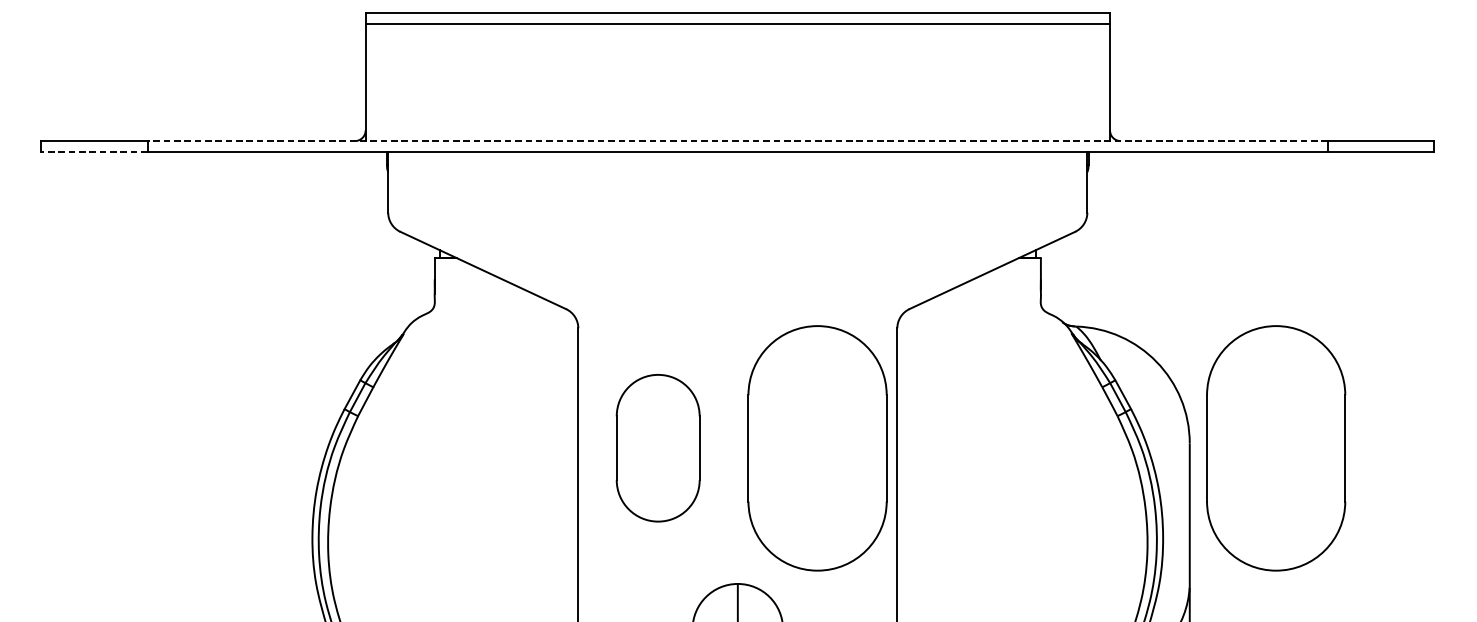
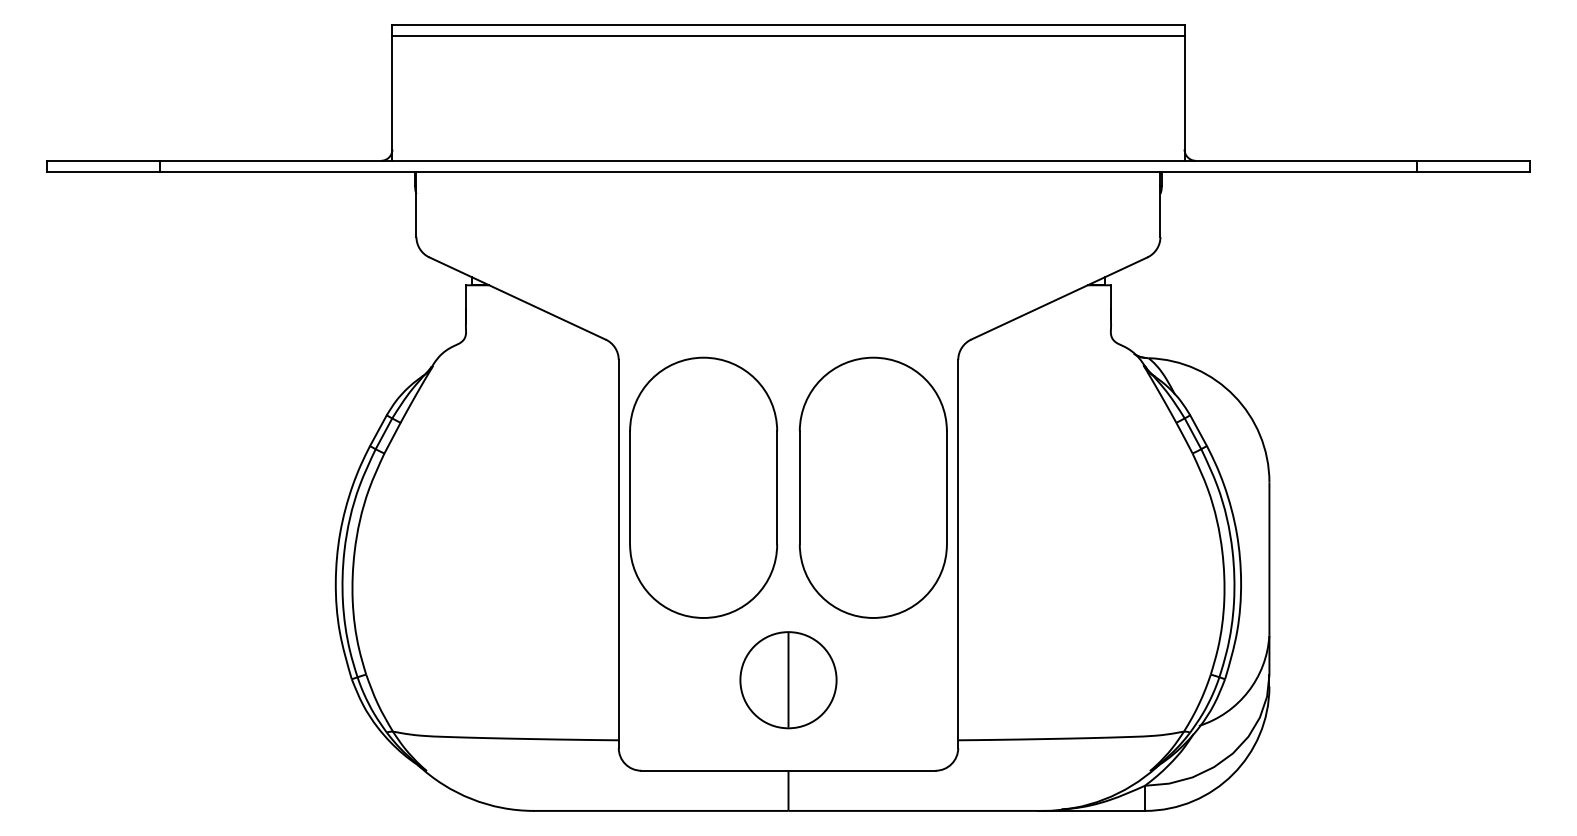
line: (737, 140) -> (788, 160), dashed -> solid
line: (94, 152) -> (103, 172), dashed -> solid
part: (657, 448) -> (703, 487), size x1.67
part: (1275, 448) -> (1360, 487), removed

